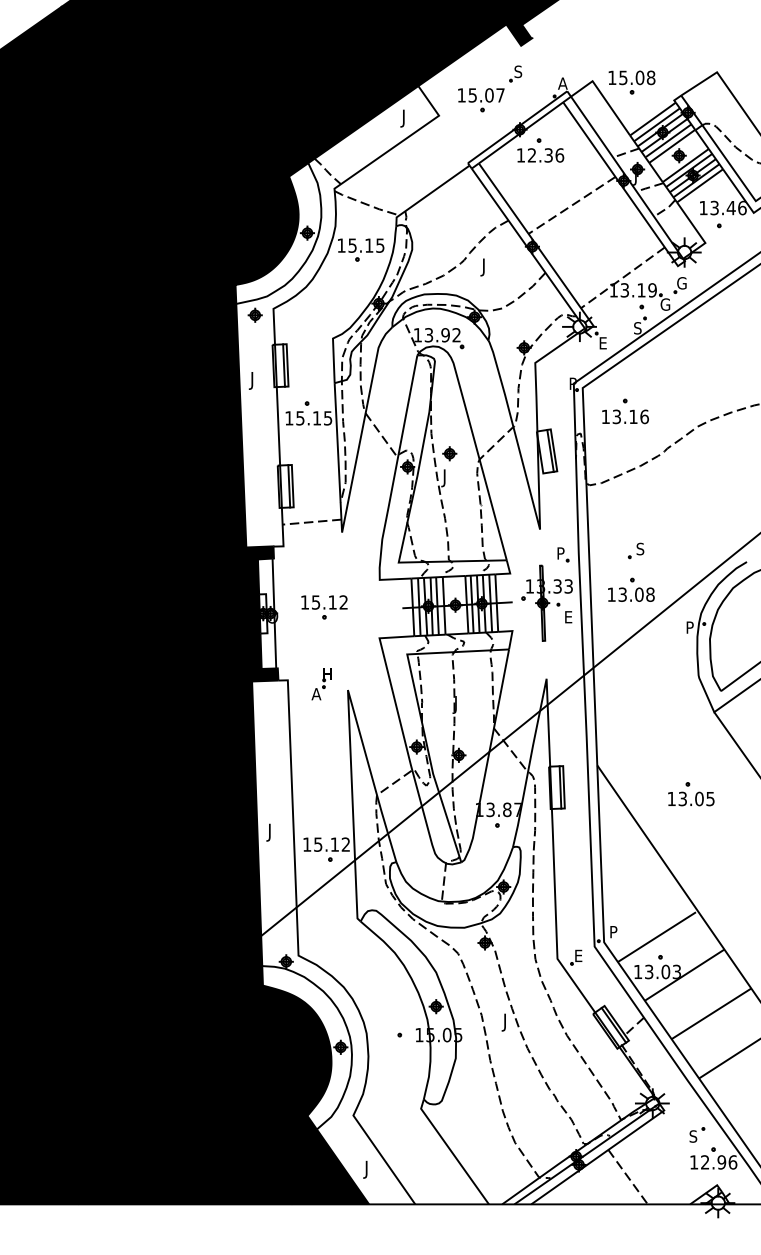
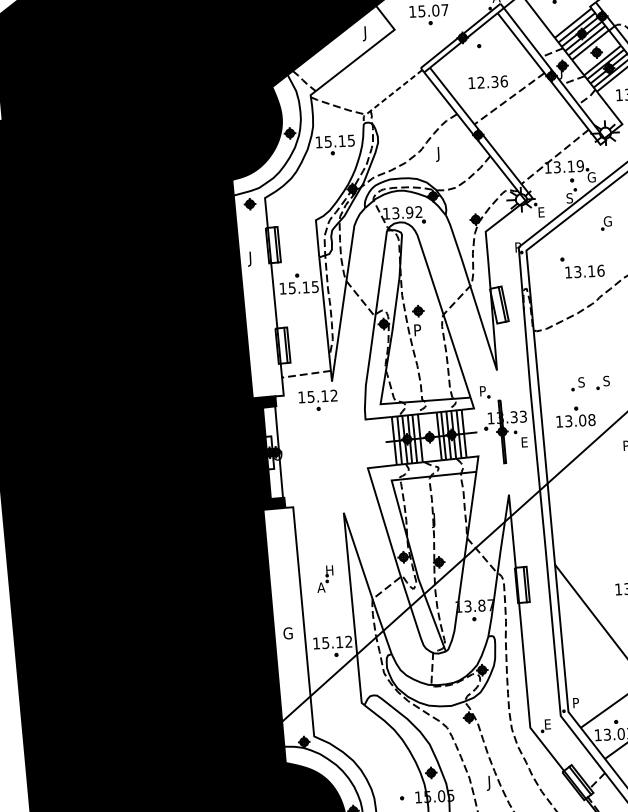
text: (540, 155) -> (488, 82), moved
line: (429, 194) -> (390, 95), solid -> dashed
part: (679, 285) -> (605, 223), moved
text: (625, 416) -> (585, 271), moved
text: (446, 478) -> (416, 332), J -> P
part: (665, 550) -> (602, 382), added
part: (563, 554) -> (485, 391), moved
part: (324, 607) -> (318, 400), moved
part: (321, 684) -> (325, 579), moved
text: (272, 832) -> (287, 634), J -> G

